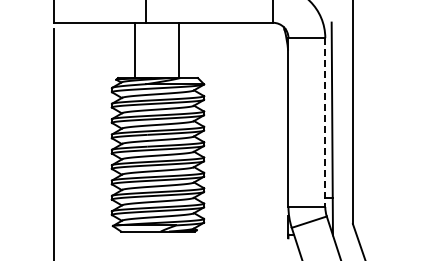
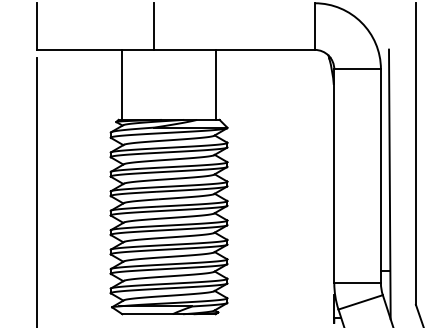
line: (135, 50) -> (122, 84), moved
line: (178, 50) -> (215, 84), moved
line: (325, 123) -> (381, 177), dashed -> solid

